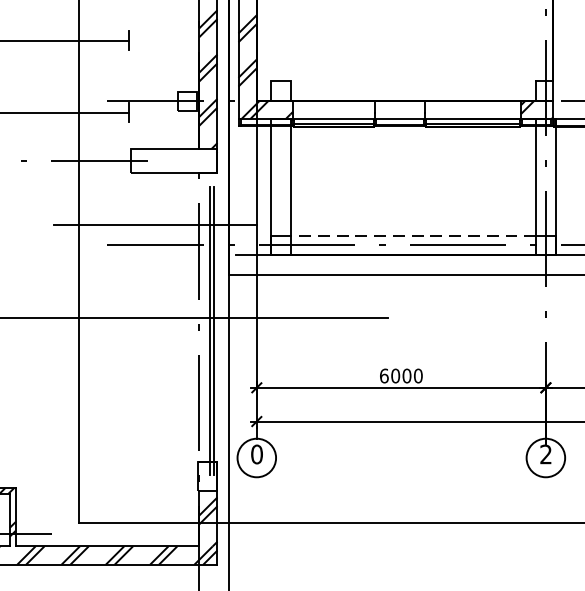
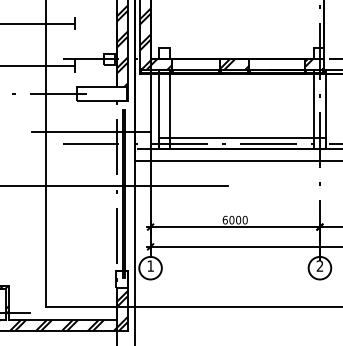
hatch: (398, 108) -> (233, 63), added
line: (413, 234) -> (242, 137), dashed -> solid
text: (256, 453) -> (150, 265), 0 -> 1

